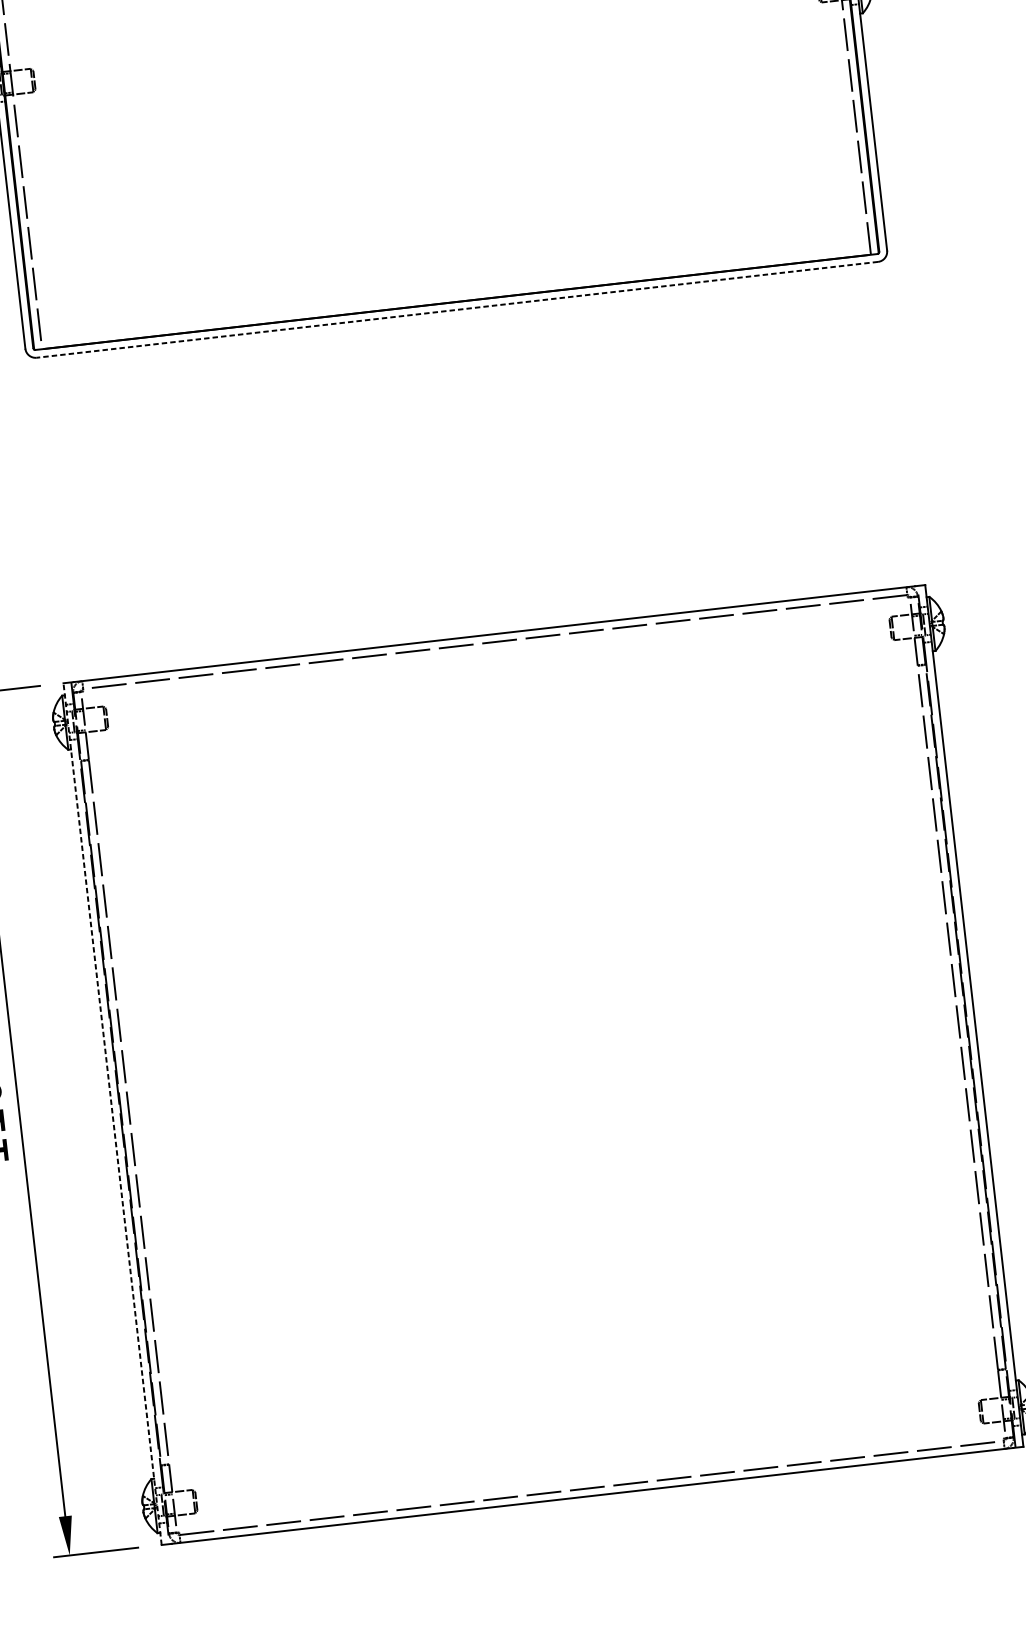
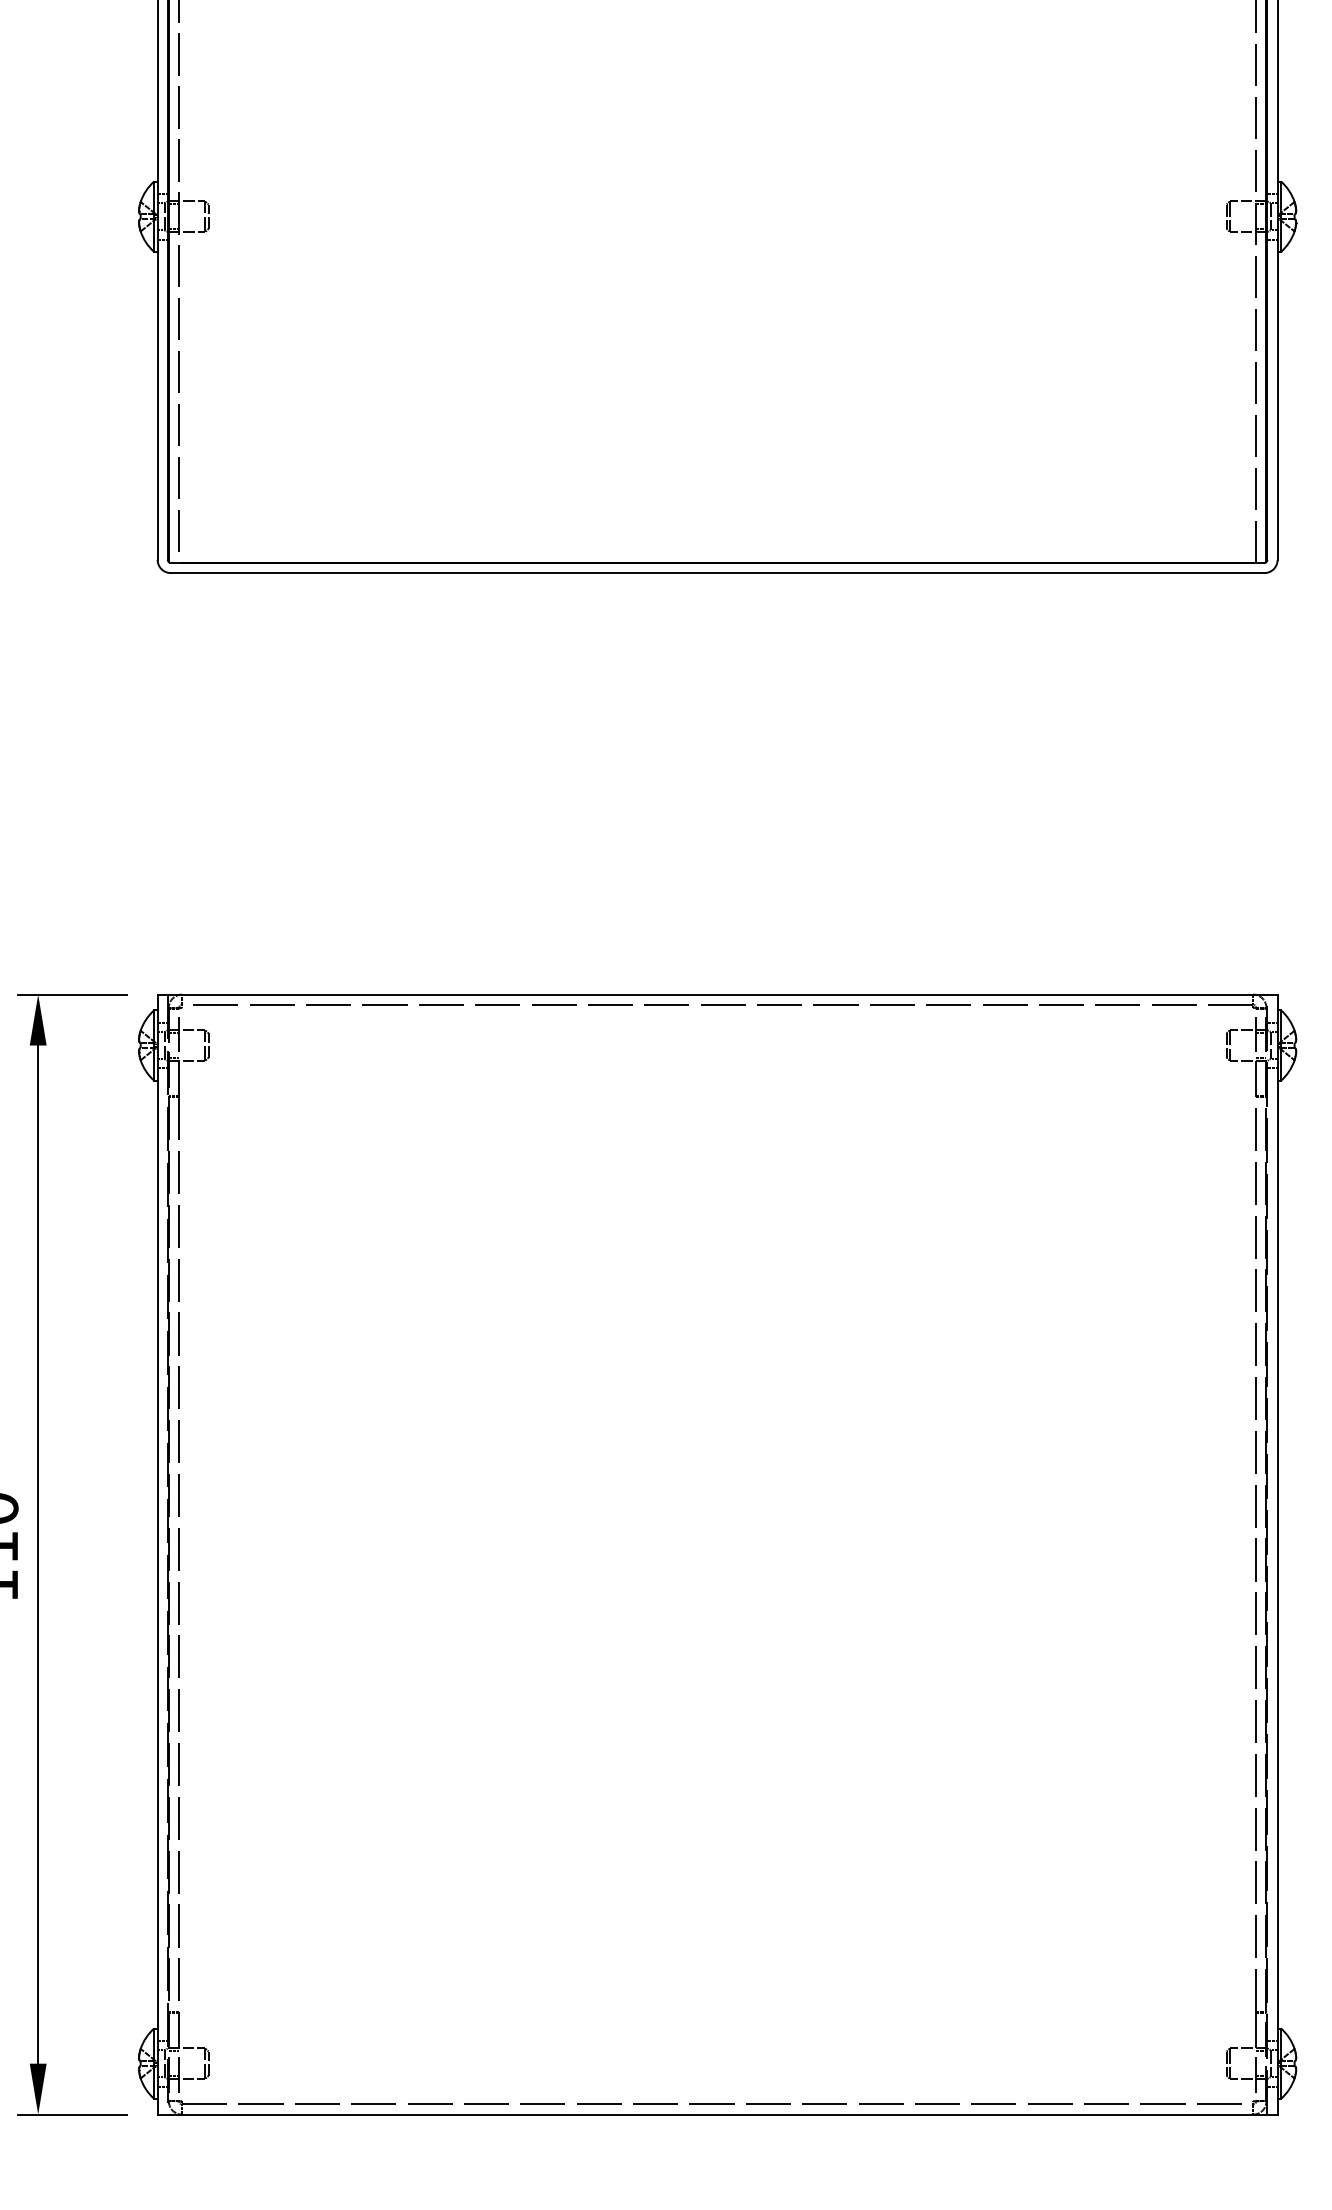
line: (457, 310) -> (717, 573), dashed -> solid
line: (112, 1114) -> (157, 1554), dashed -> solid

